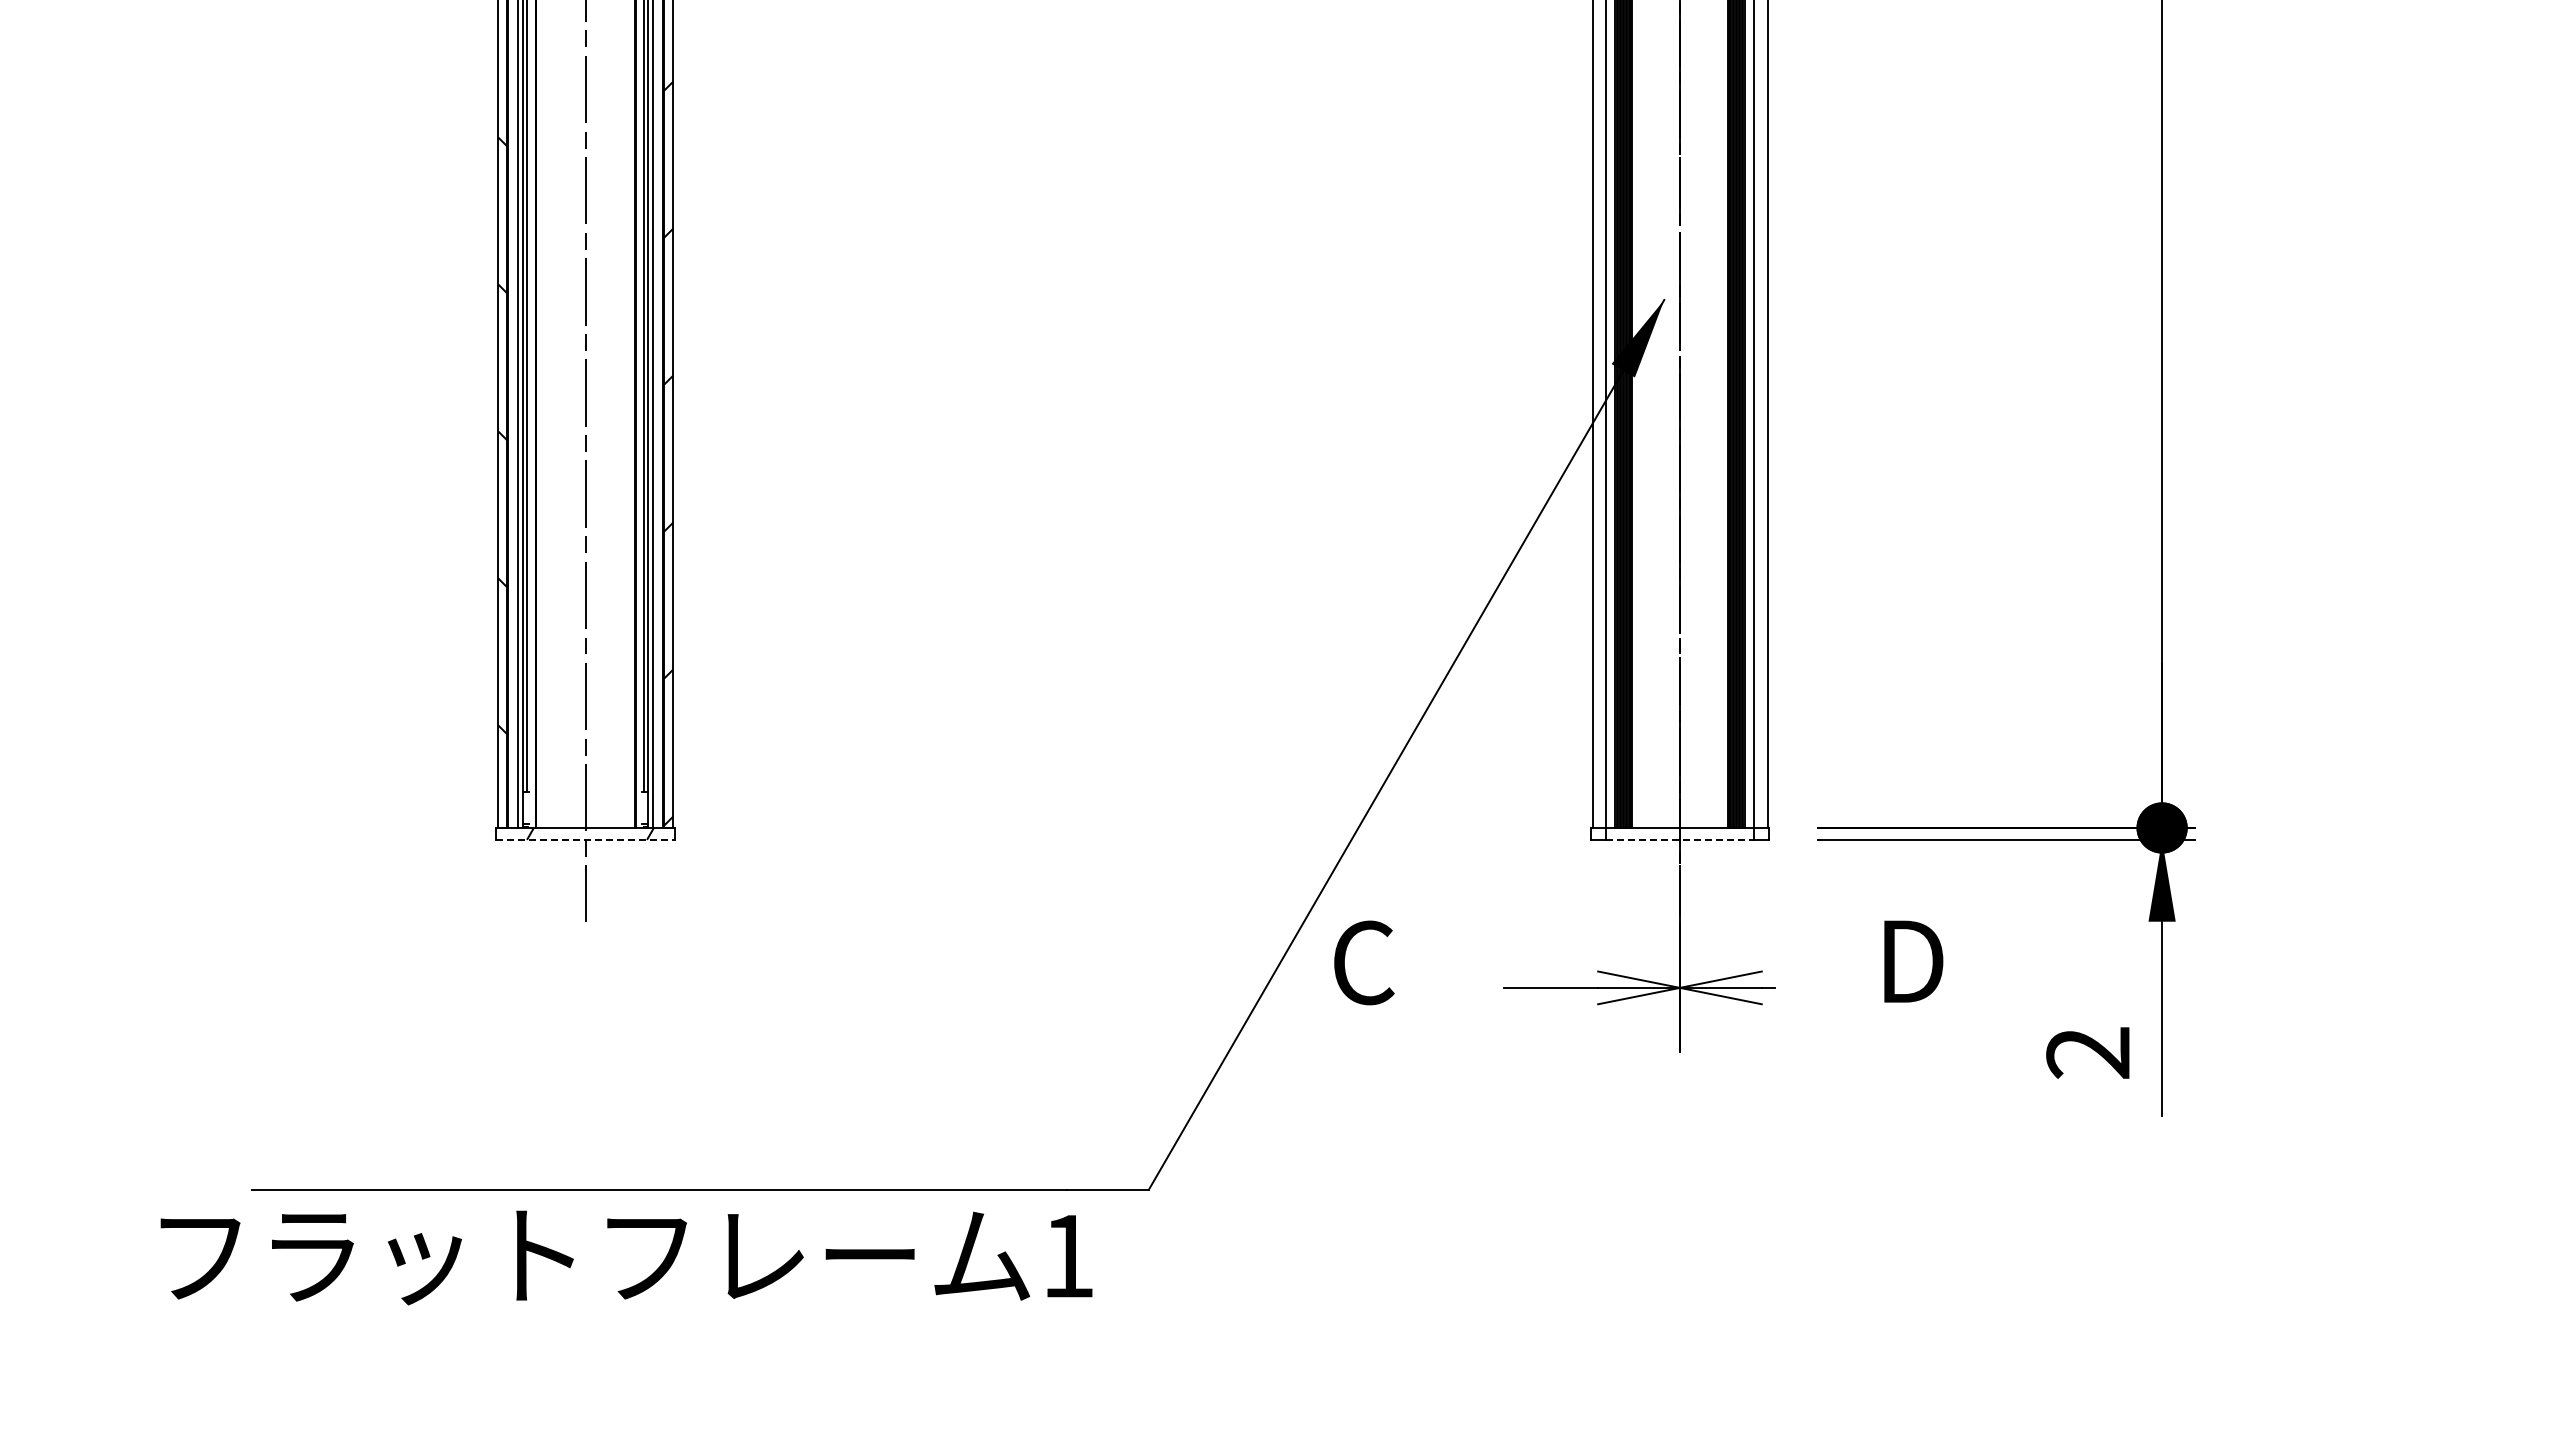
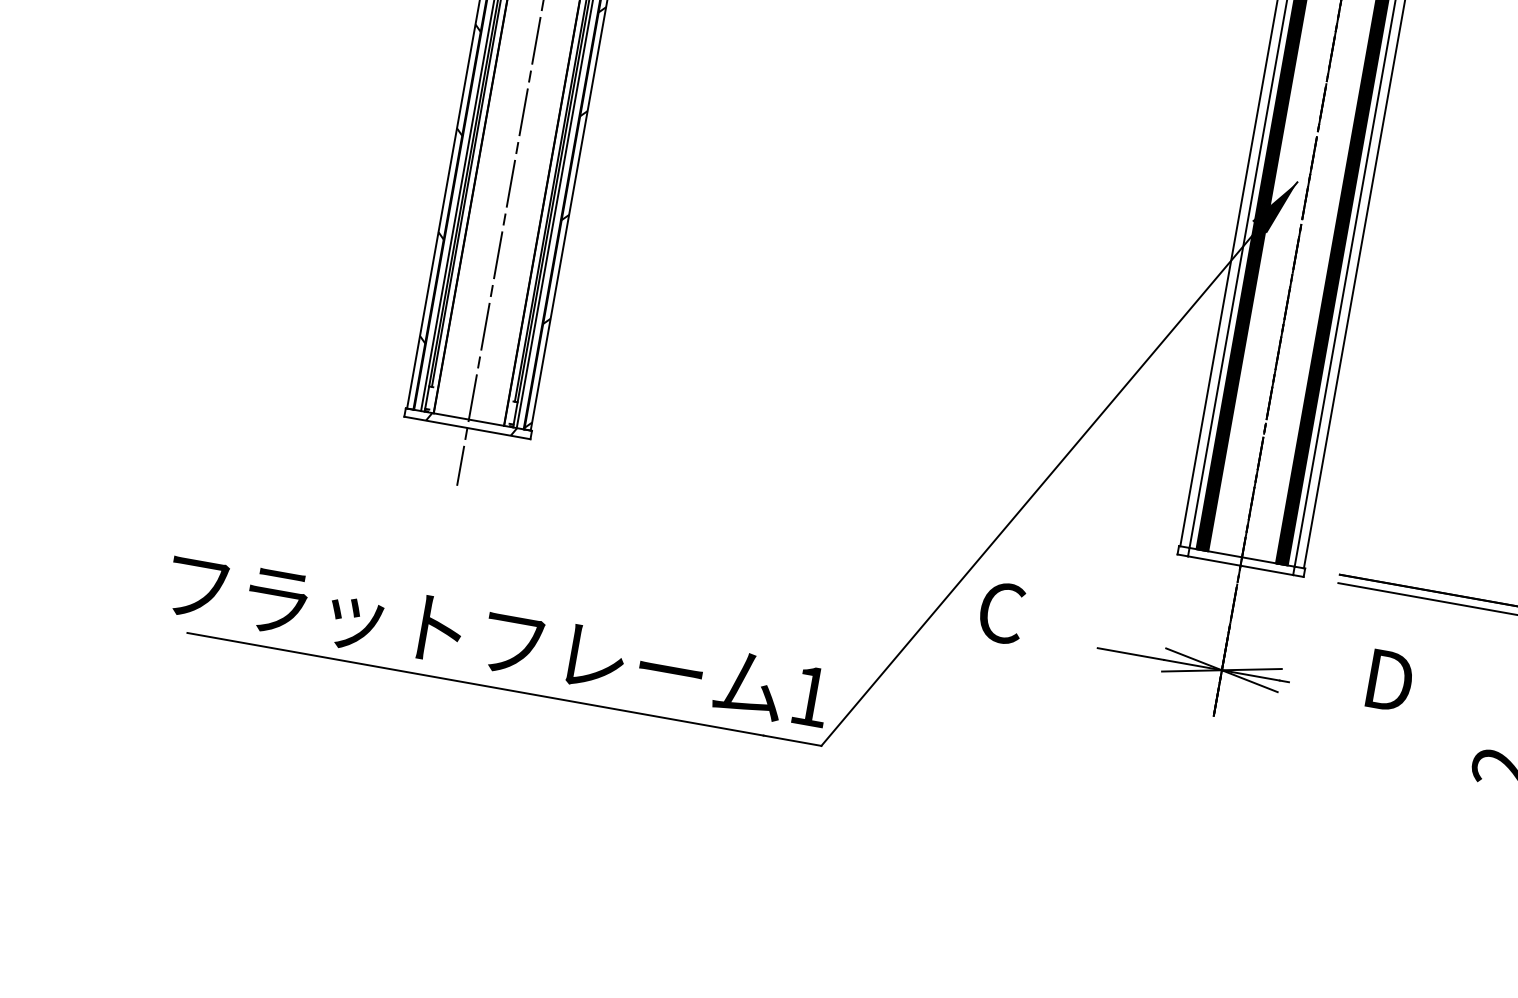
line: (586, 839) -> (468, 427), dashed -> solid
line: (1680, 839) -> (1240, 565), dashed -> solid
text: (626, 1257) -> (498, 641), moved

